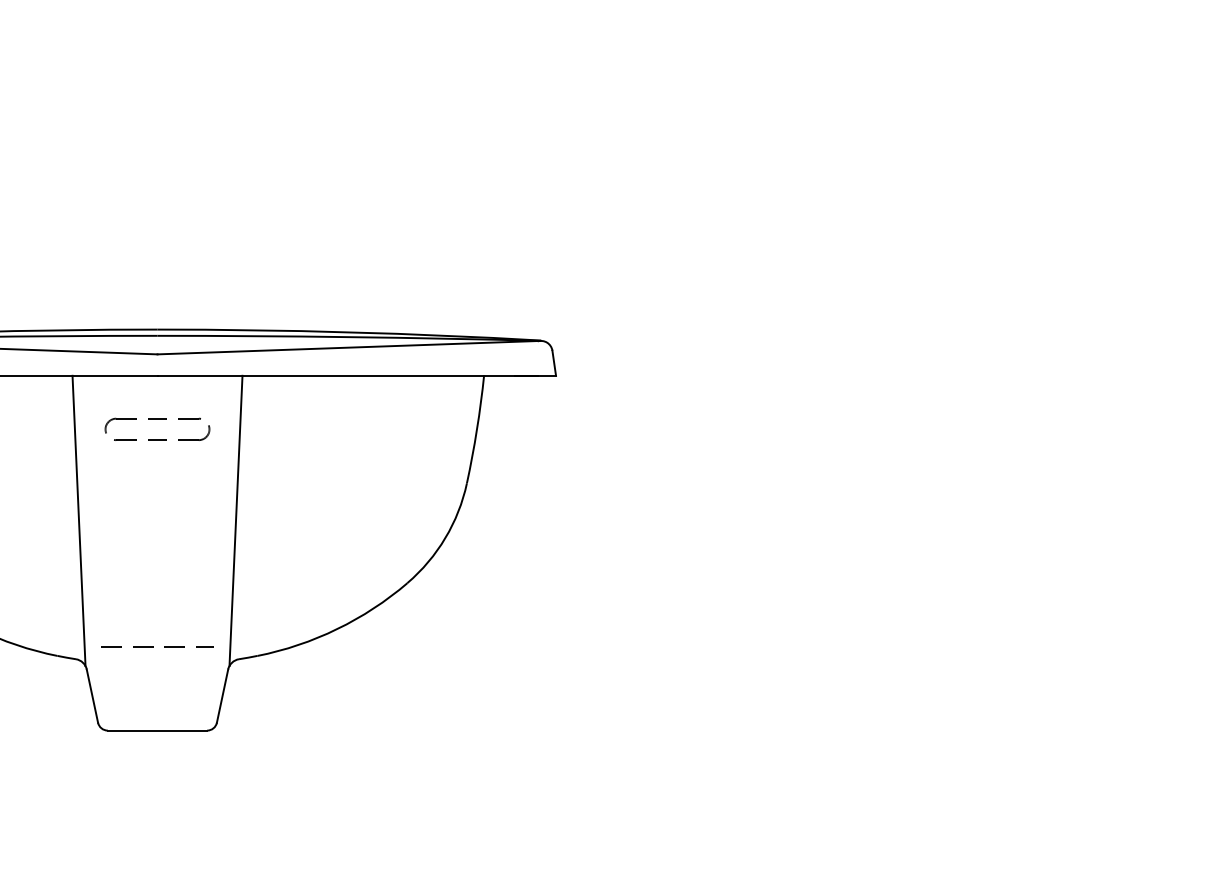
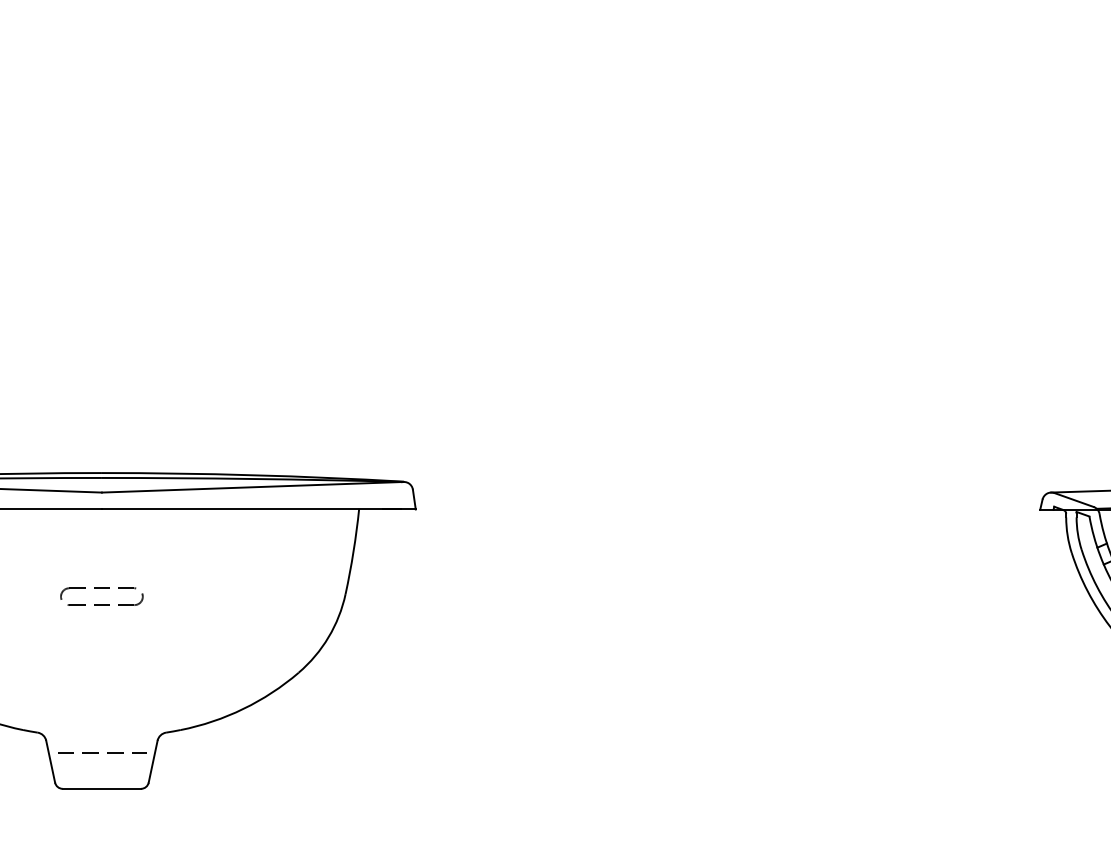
part: (156, 419) -> (101, 588), moved
line: (79, 520) -> (40, 623), removed
line: (235, 520) -> (163, 623), removed
line: (153, 646) -> (98, 752), moved

